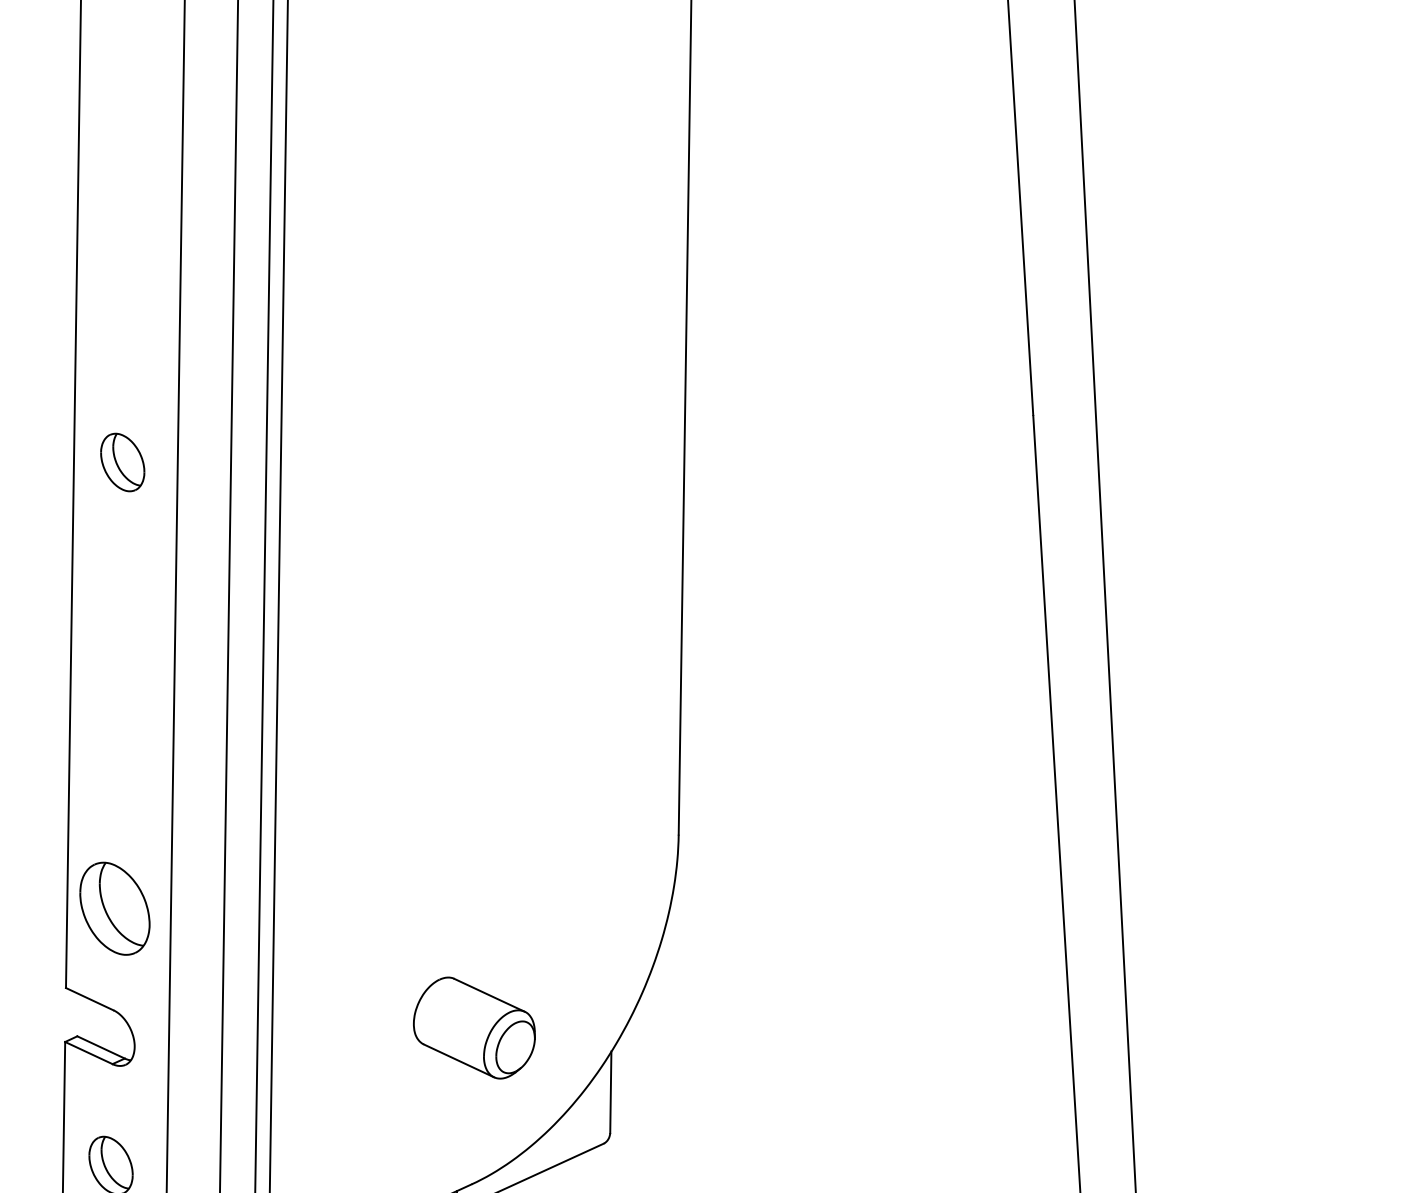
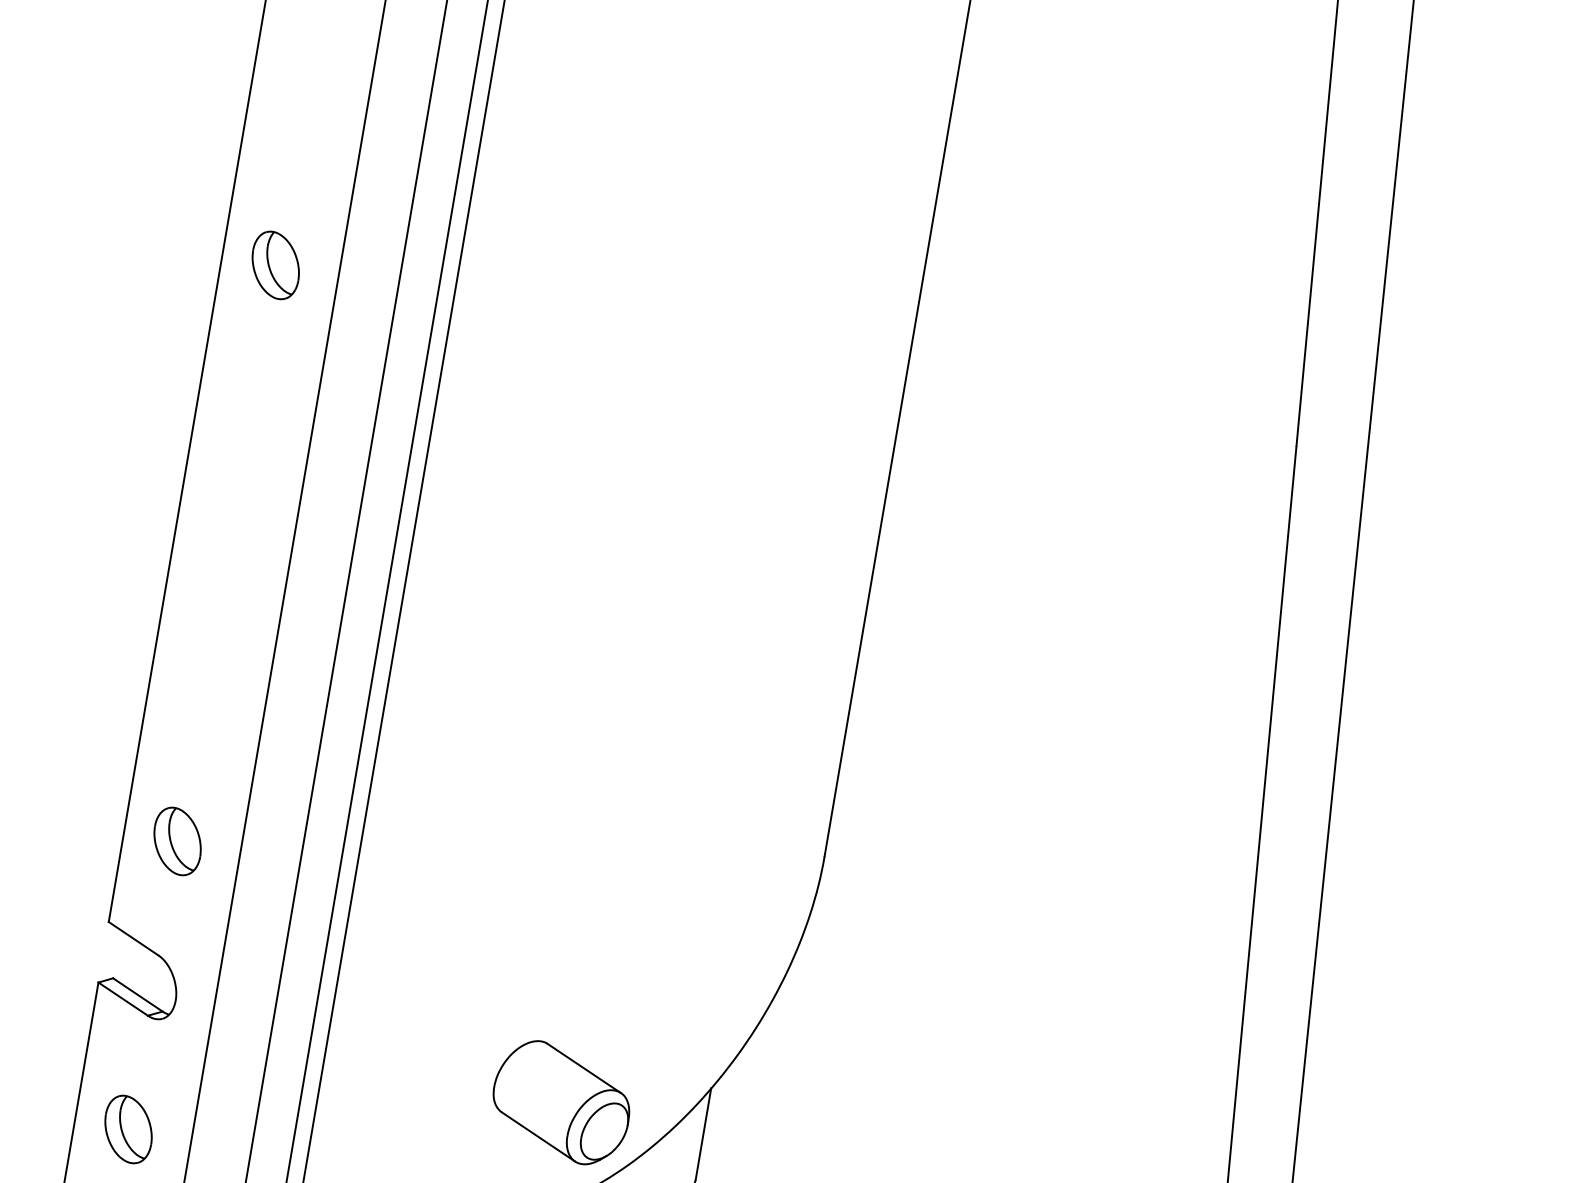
part: (122, 462) -> (275, 265), moved
part: (114, 908) -> (177, 840), size x0.62
part: (474, 1027) -> (561, 1102), moved

